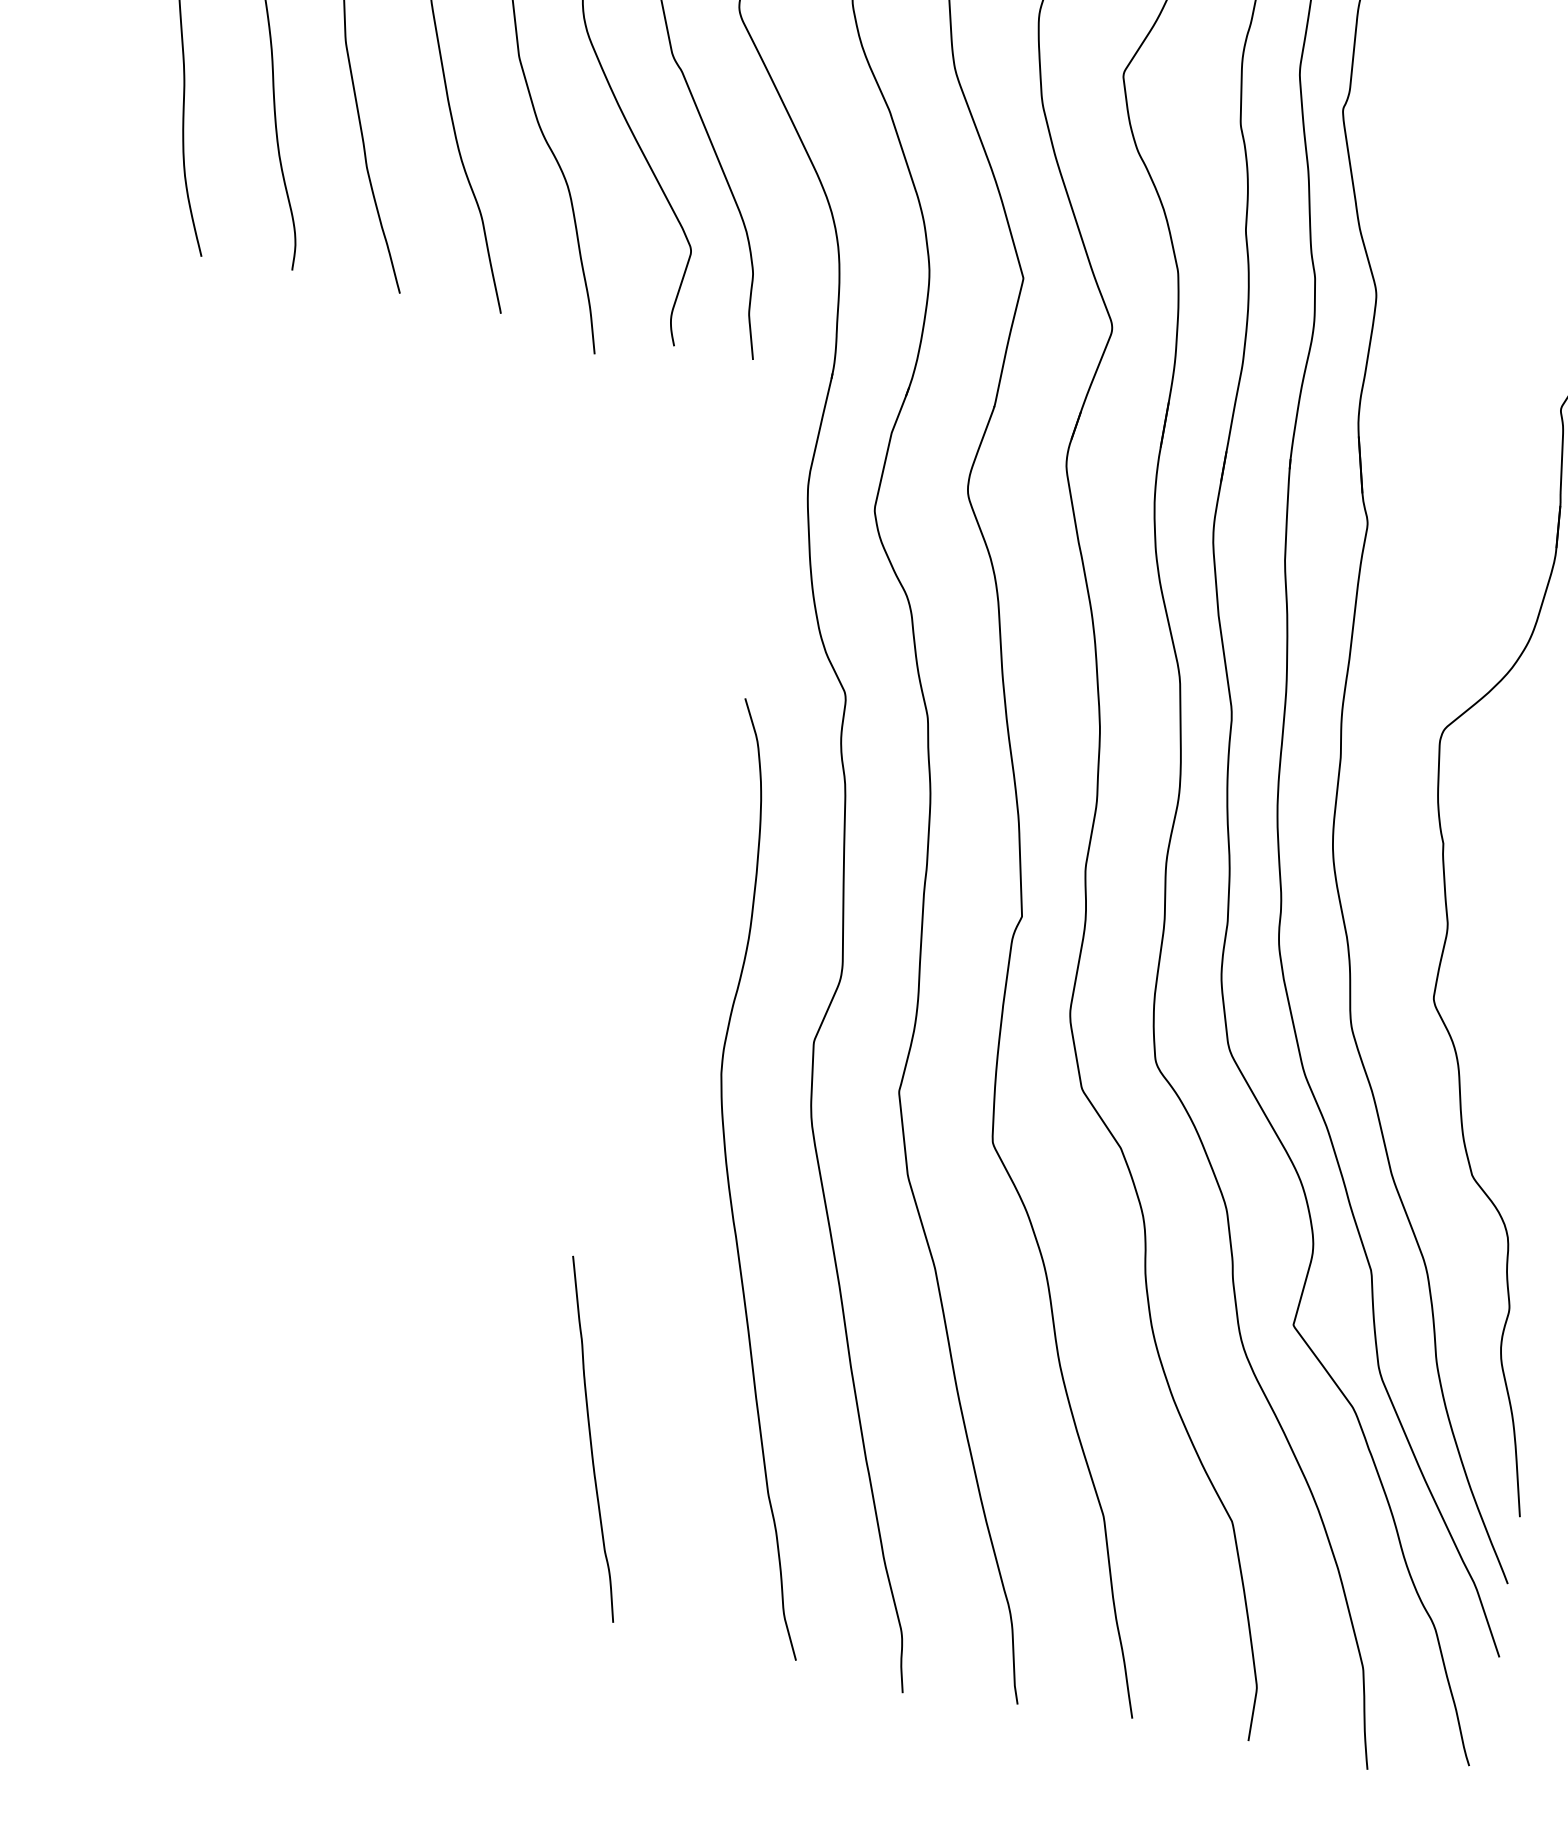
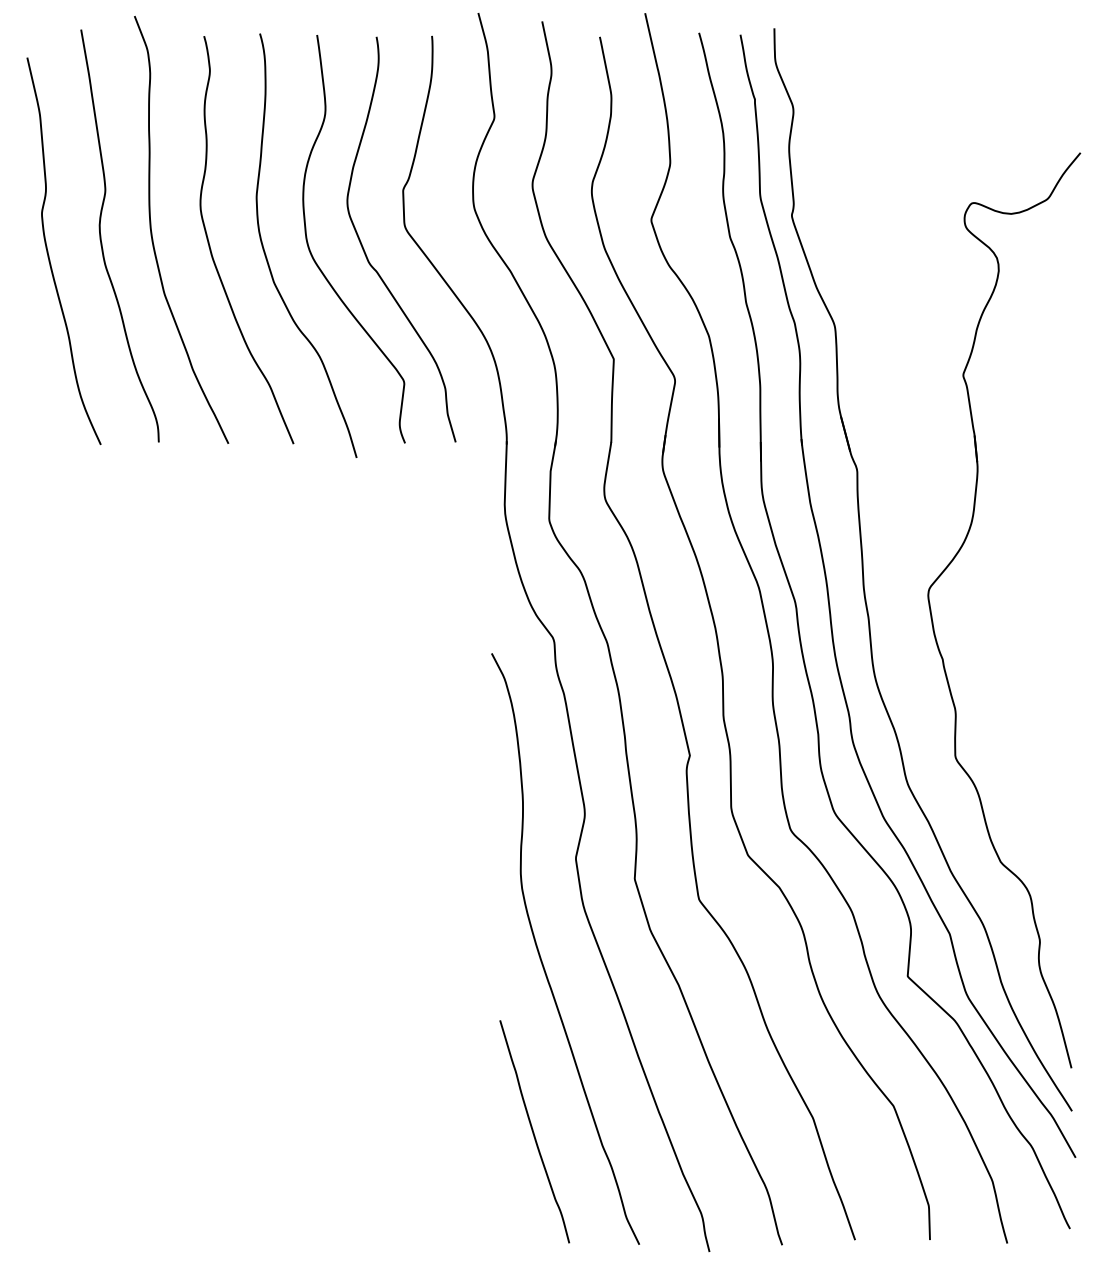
curve: (591, 1438) -> (533, 1131), moved

